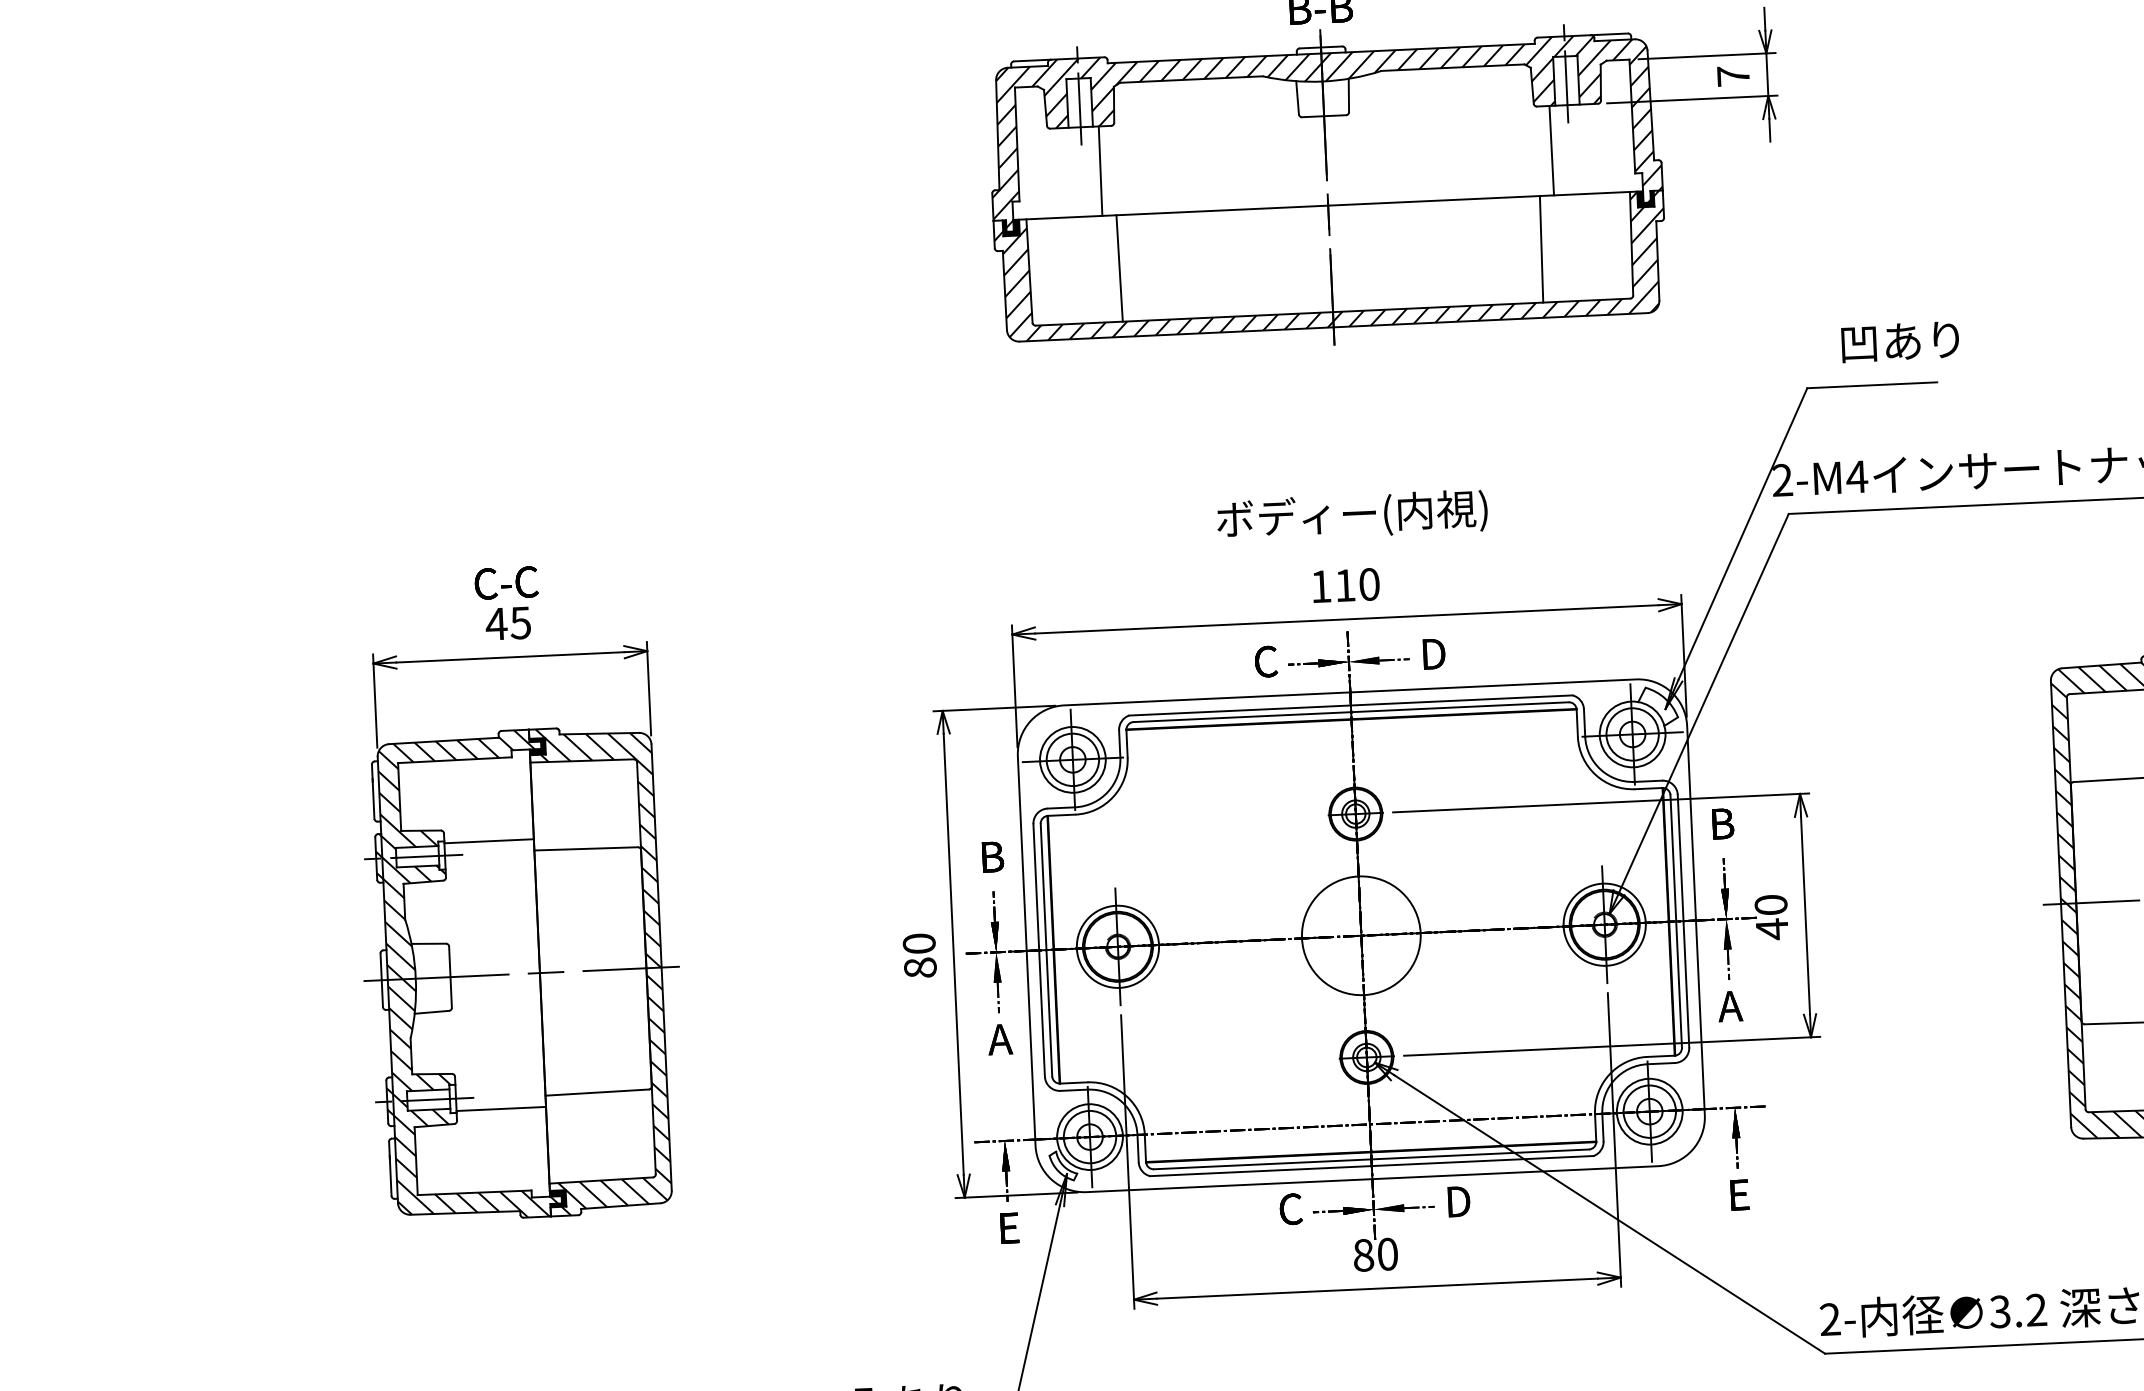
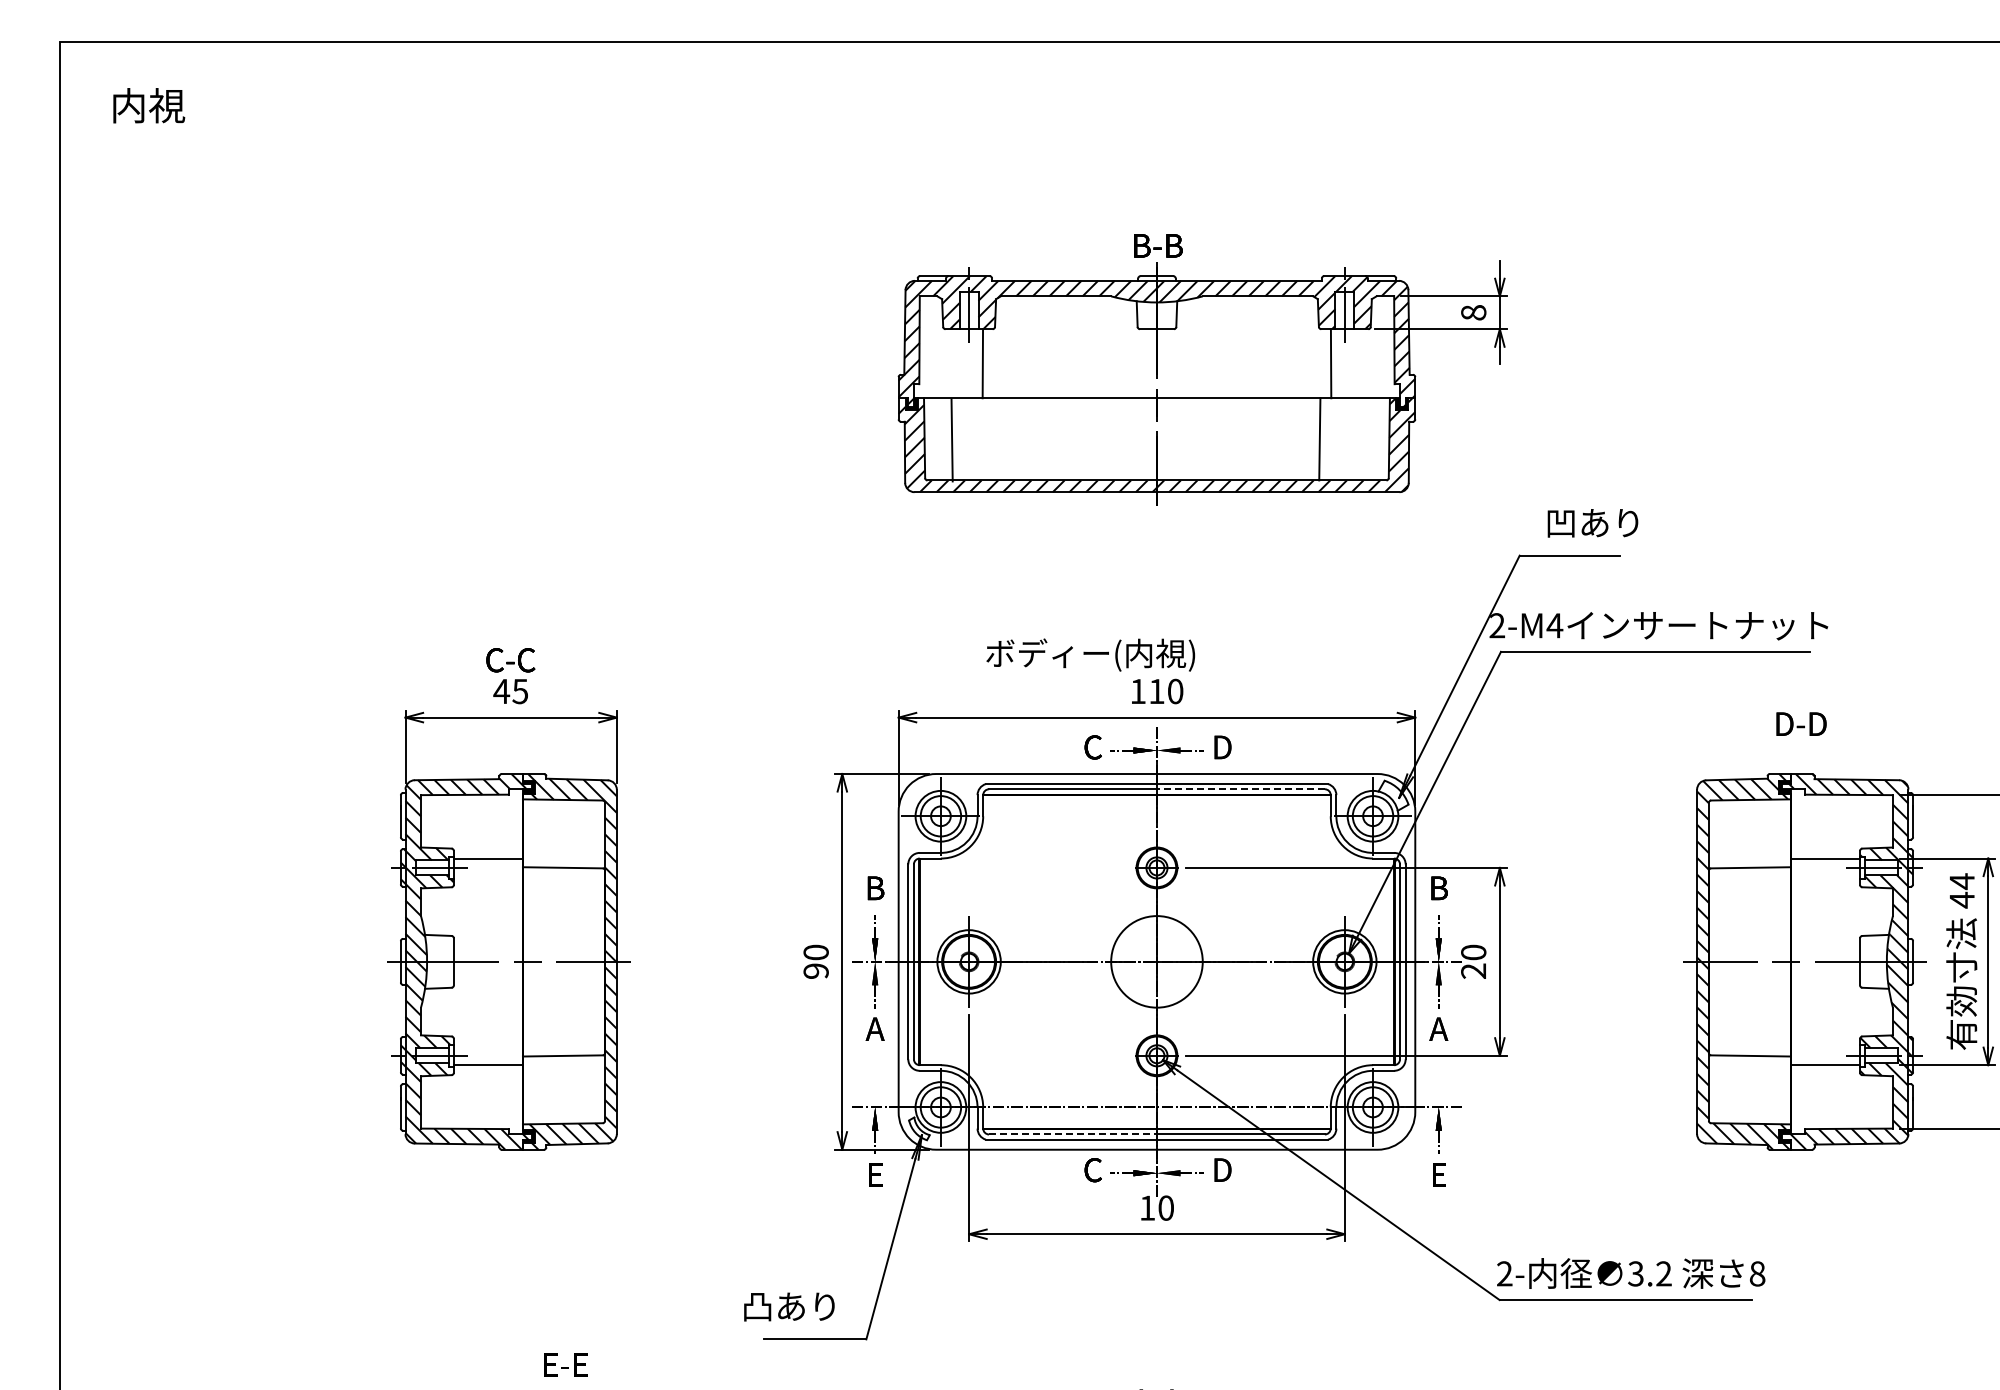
text: (1733, 75) -> (1473, 312), 7 -> 8
line: (1118, 268) -> (951, 440), moved
text: (1352, 515) -> (1090, 654), moved
line: (1459, 707) -> (1240, 789), solid -> dashed
text: (1771, 928) -> (1473, 970), 40 -> 20
text: (919, 967) -> (815, 970), 80 -> 90
line: (1263, 1164) -> (1073, 1134), solid -> dashed
text: (1363, 1254) -> (1147, 1207), 80 -> 10

